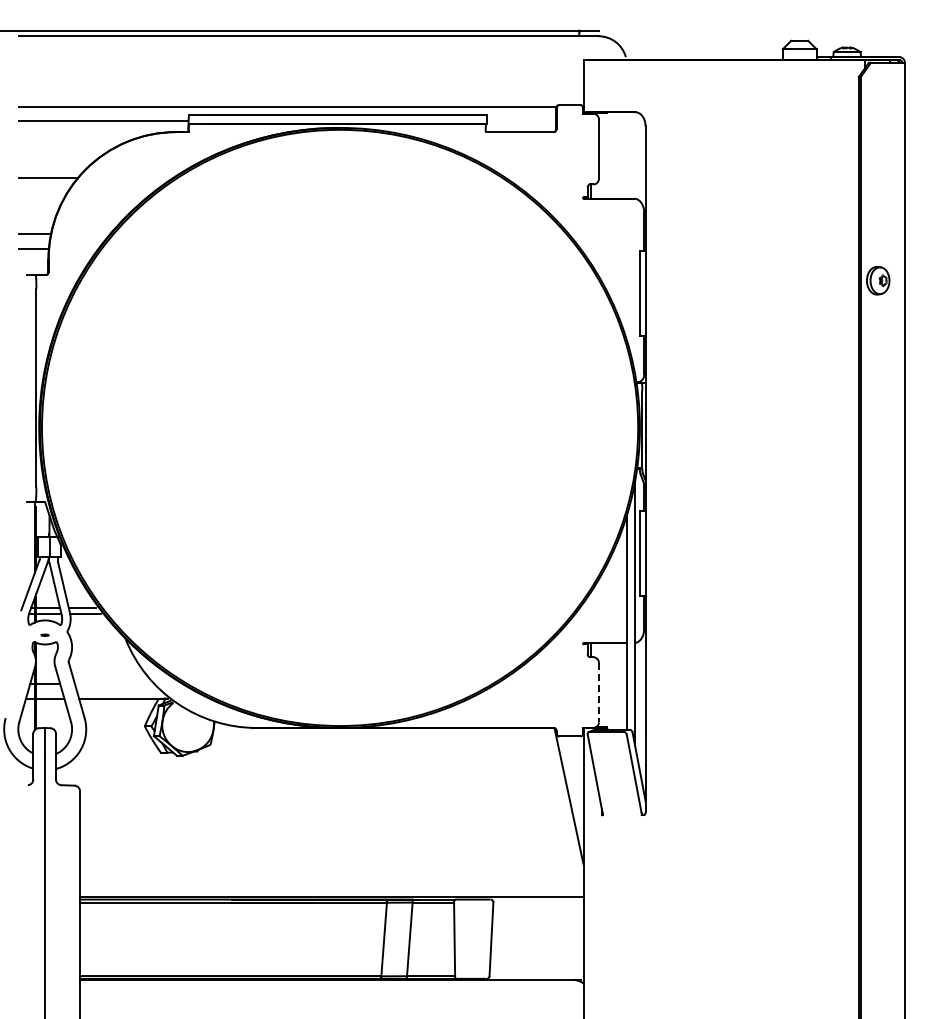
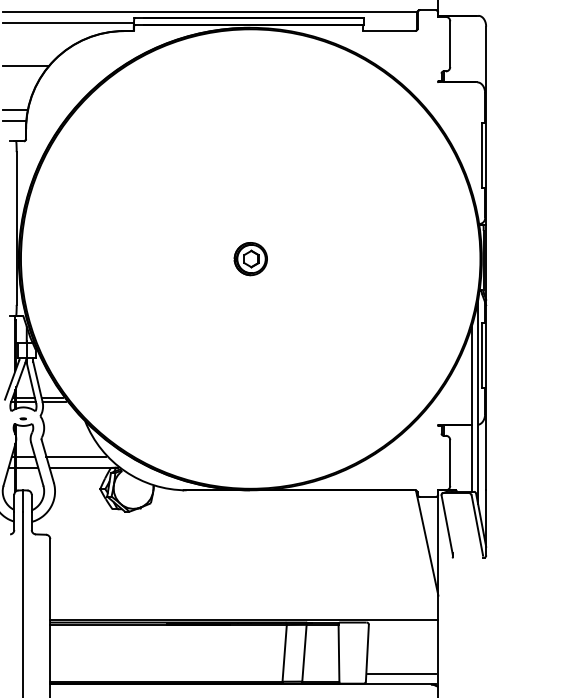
part: (340, 427) -> (251, 258), added
line: (113, 684) -> (76, 456), added
line: (598, 692) -> (449, 462), dashed -> solid
line: (536, 965) -> (402, 673), added

